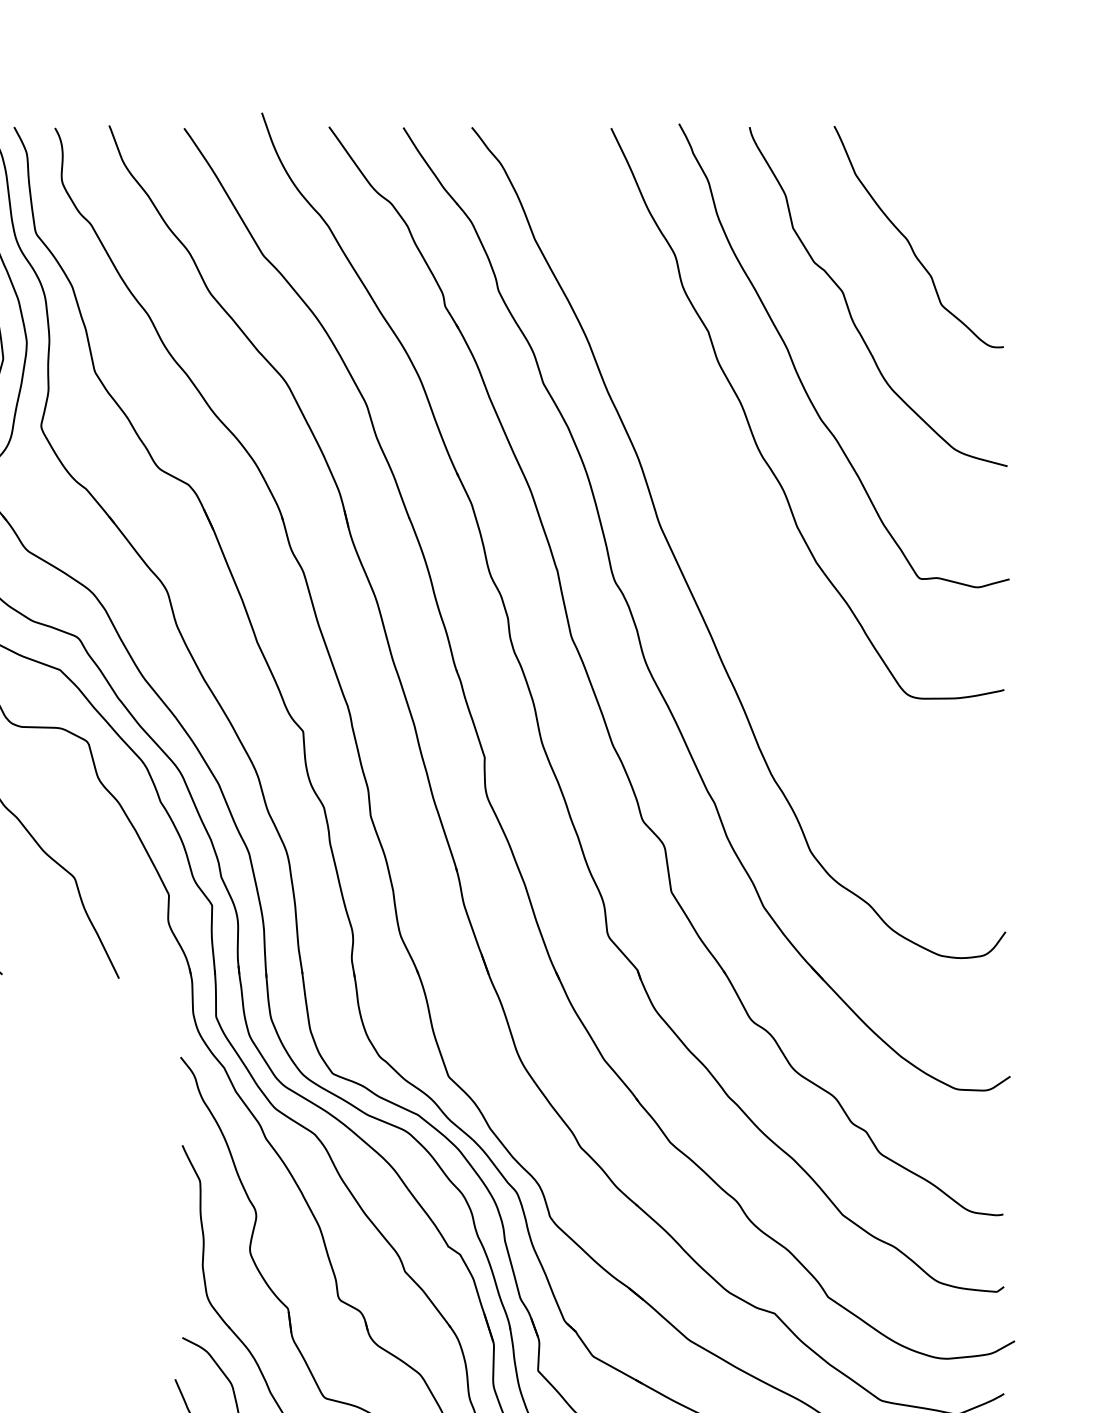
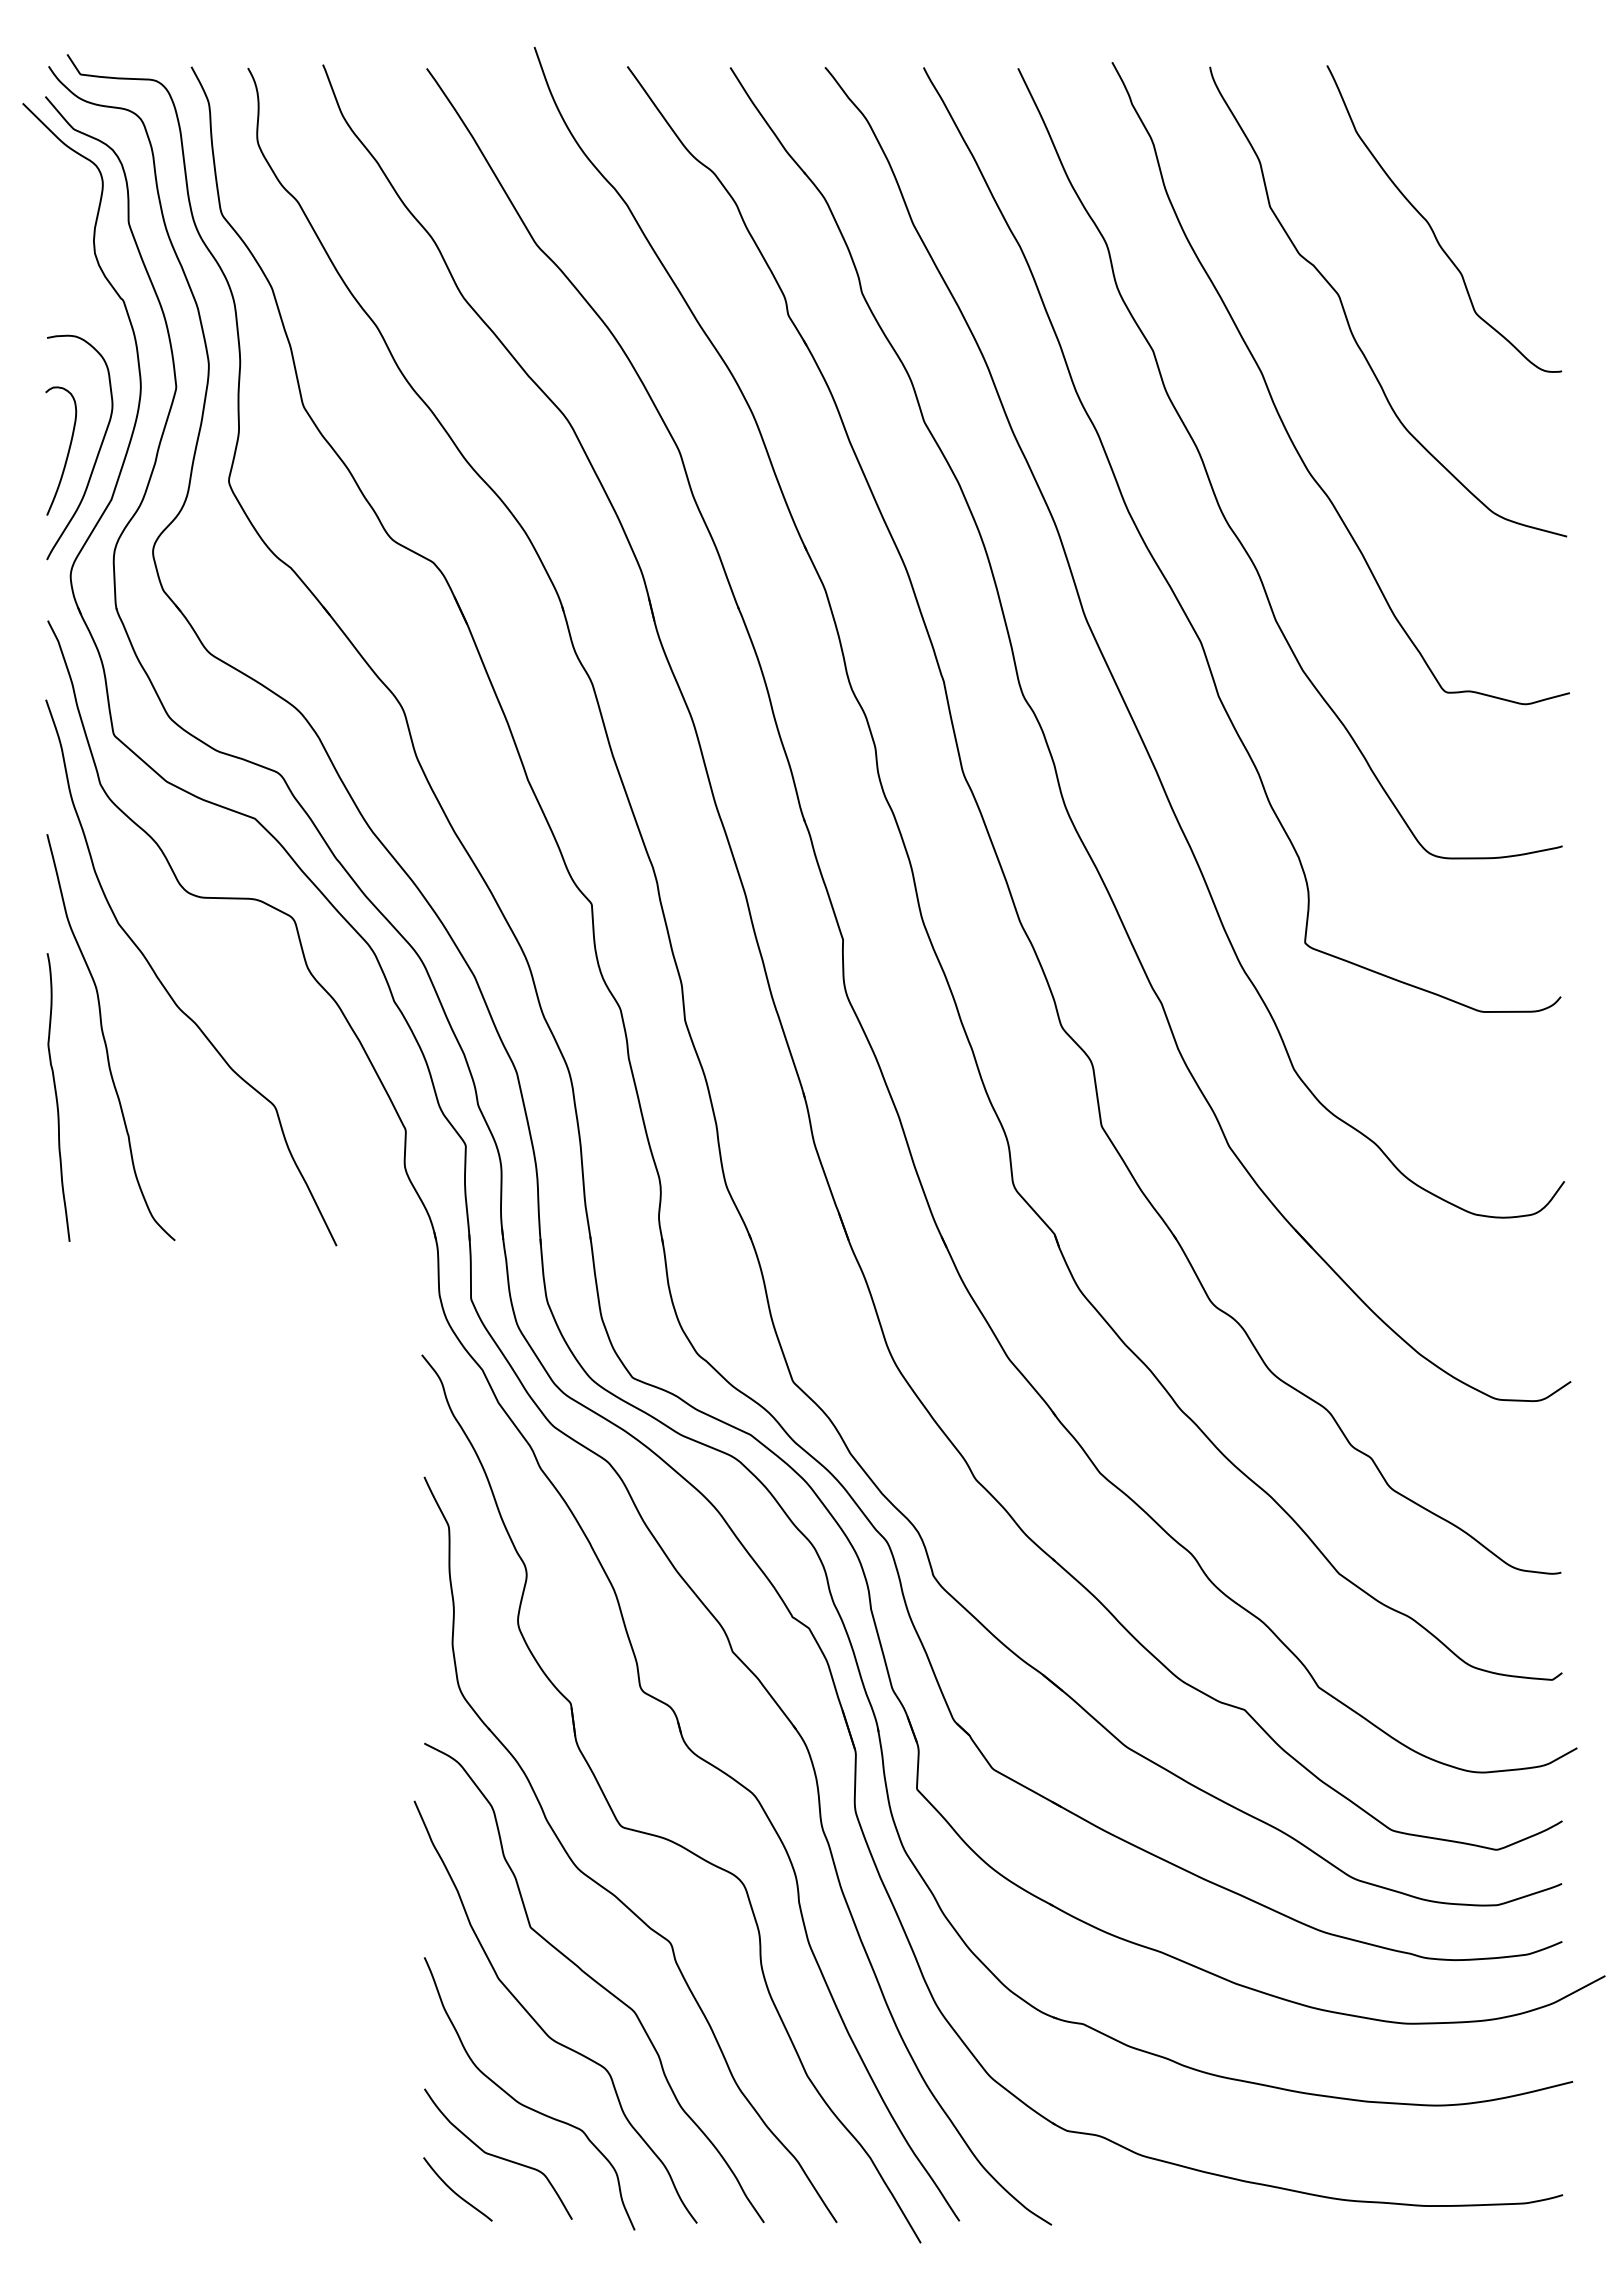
curve: (719, 498) -> (1168, 581), added

